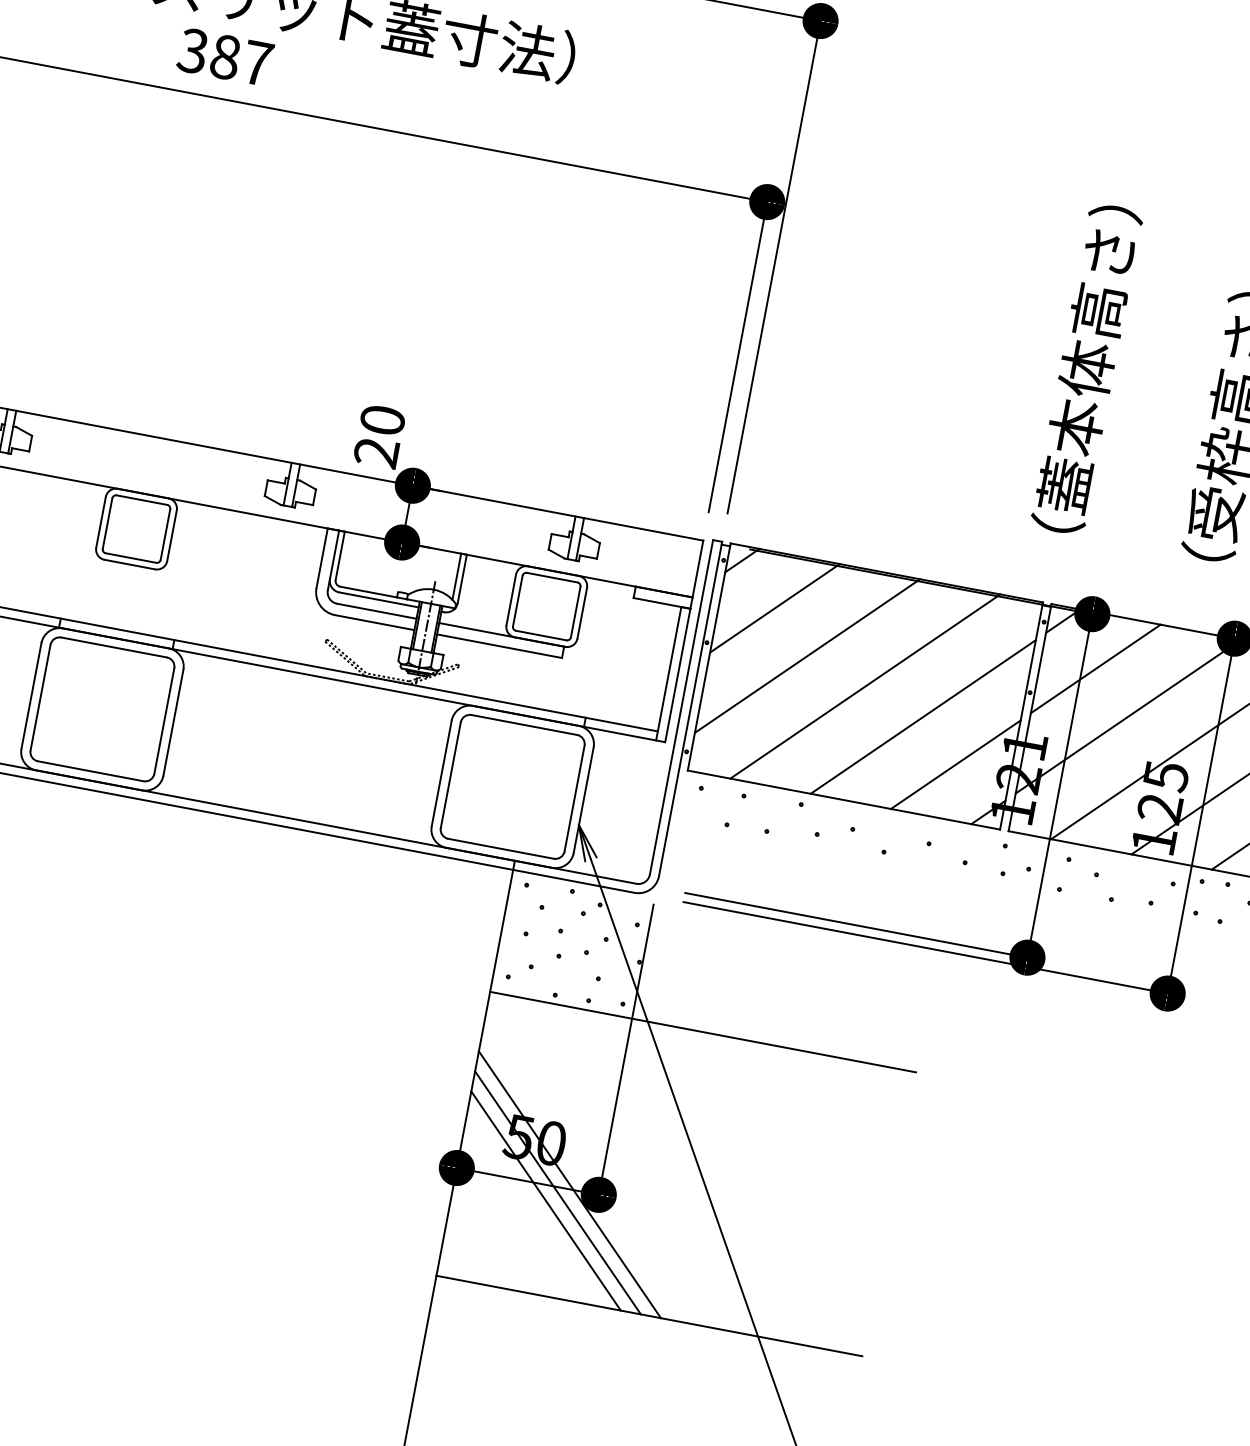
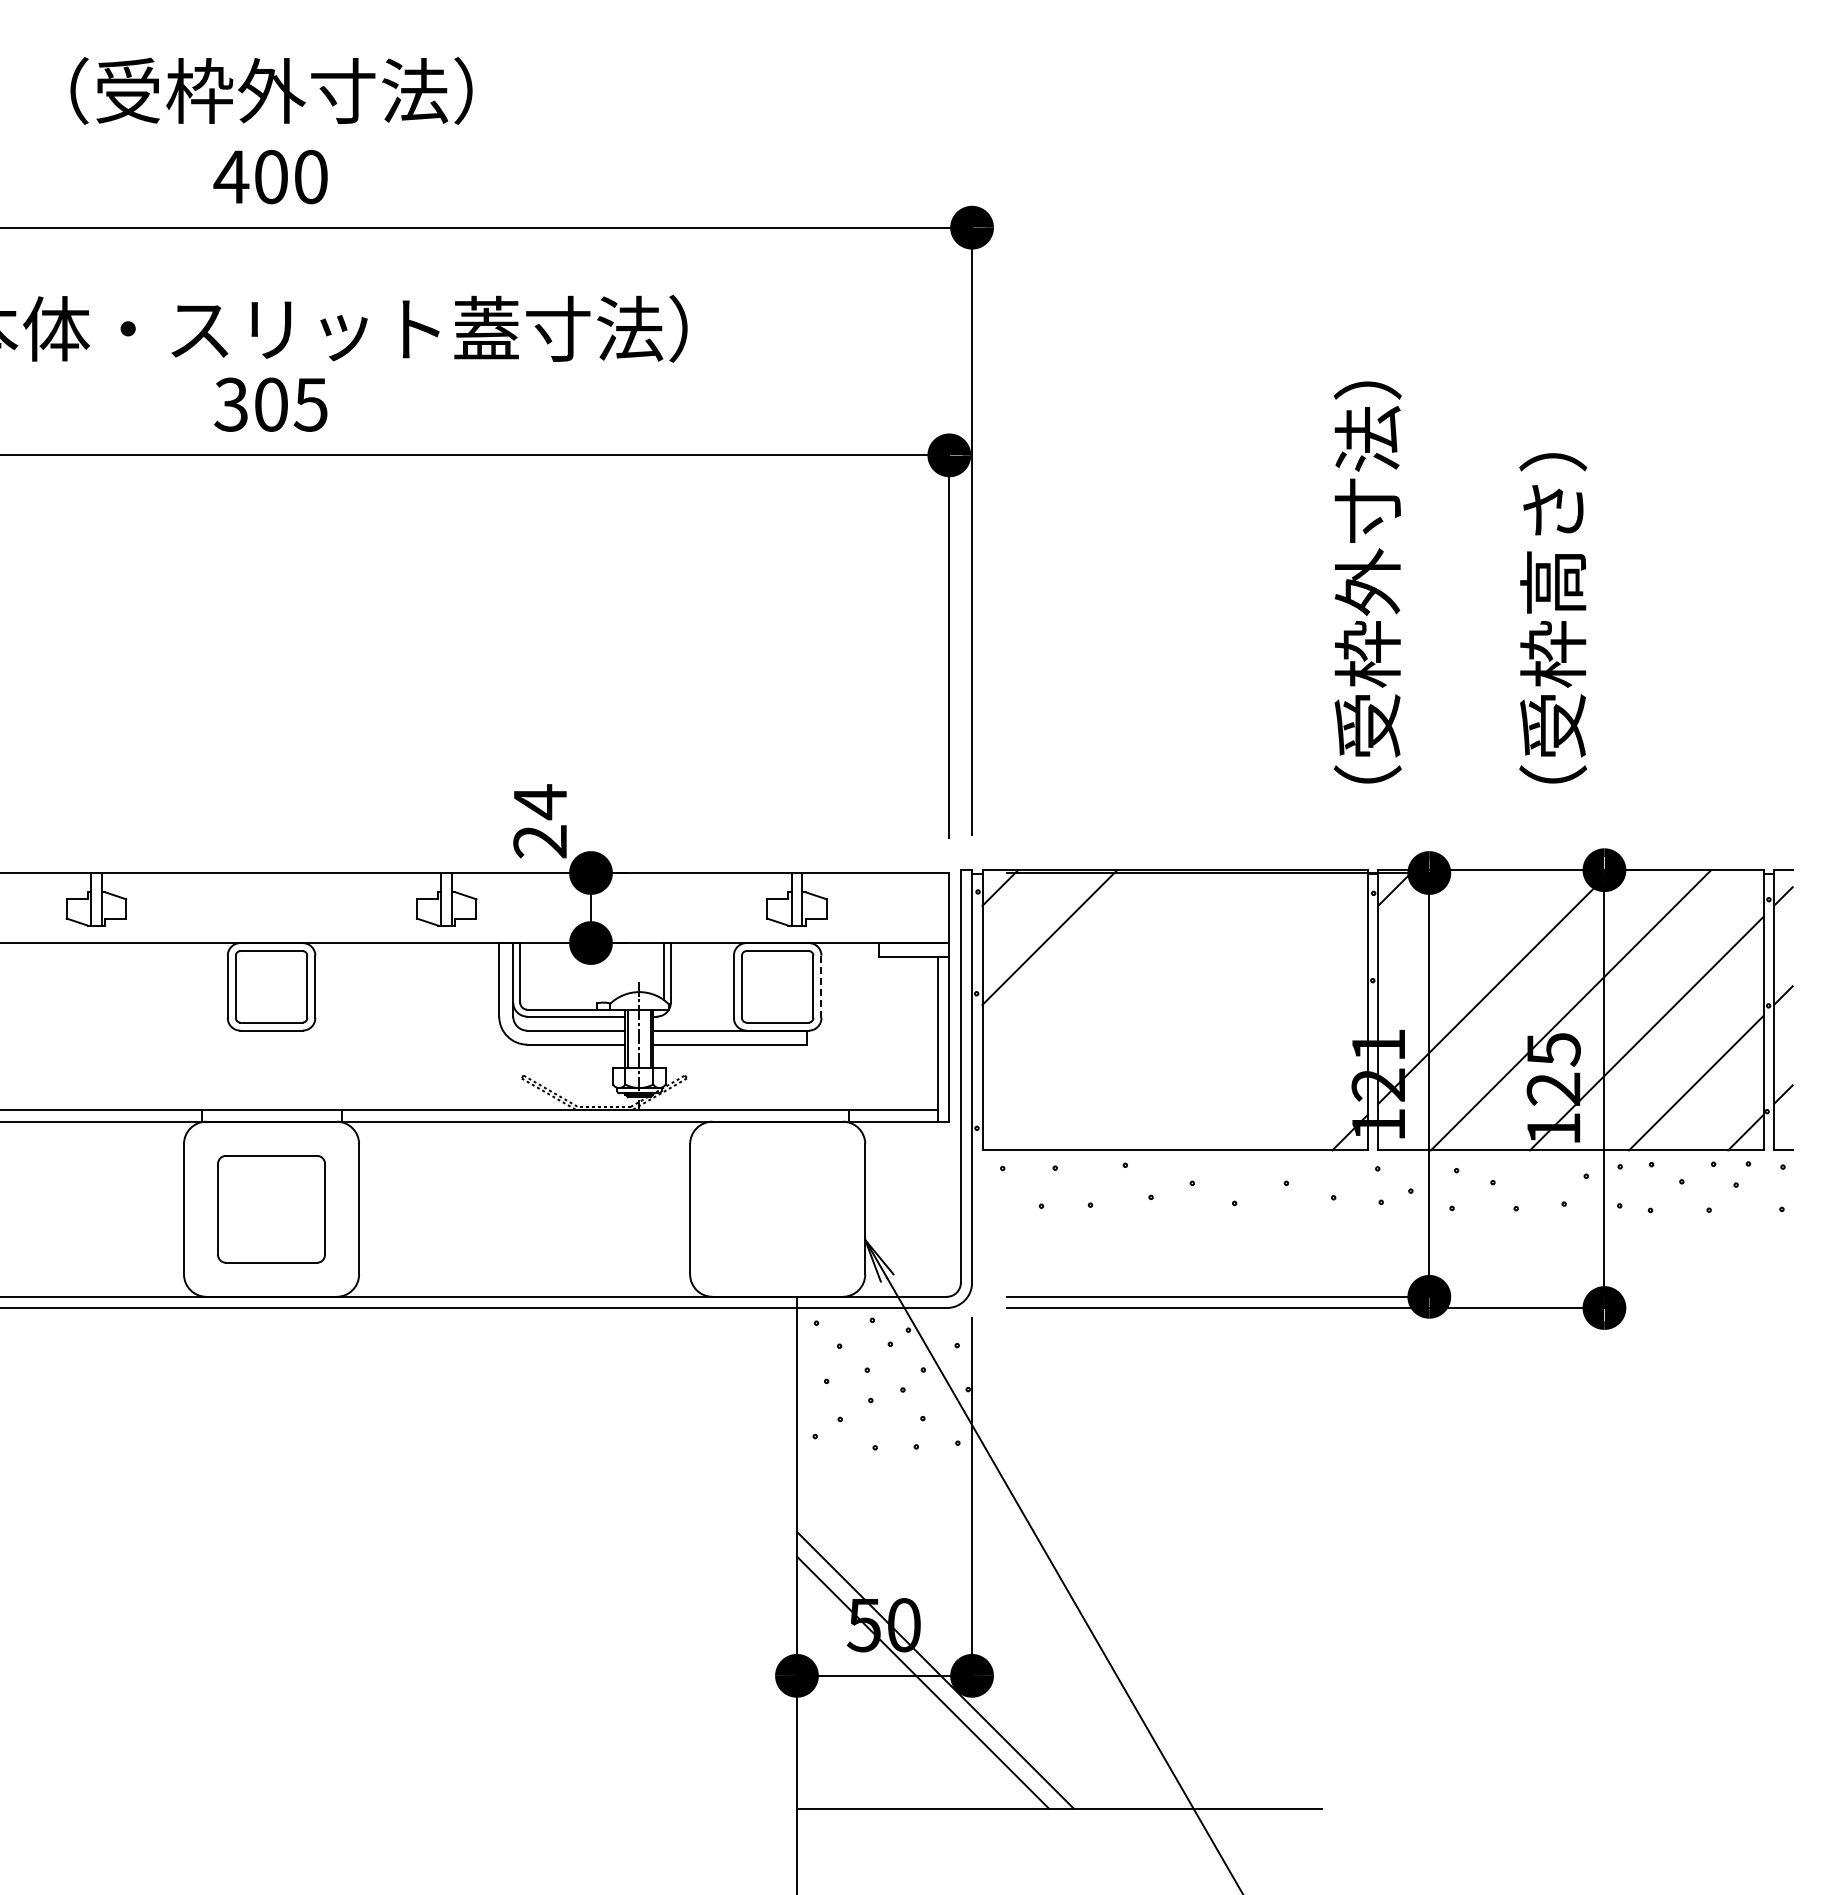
text: (241, 60) -> (291, 404), 387 -> 305
text: (1086, 369) -> (1367, 582), （蓋本体高さ） -> （受枠外寸法）
text: (382, 420) -> (540, 802), 20 -> 24
line: (582, 613) -> (821, 986), solid -> dashed
line: (807, 655) -> (1099, 986), removed
line: (1095, 668) -> (1445, 937), removed
line: (865, 686) -> (1175, 1010), removed
part: (102, 709) -> (271, 1209), size x0.7
line: (922, 716) -> (1250, 1033), removed
line: (955, 764) -> (1300, 1082), removed
part: (512, 787) -> (777, 1209), removed
line: (702, 1032) -> (1059, 1458), removed
line: (546, 1200) -> (910, 1694), removed

